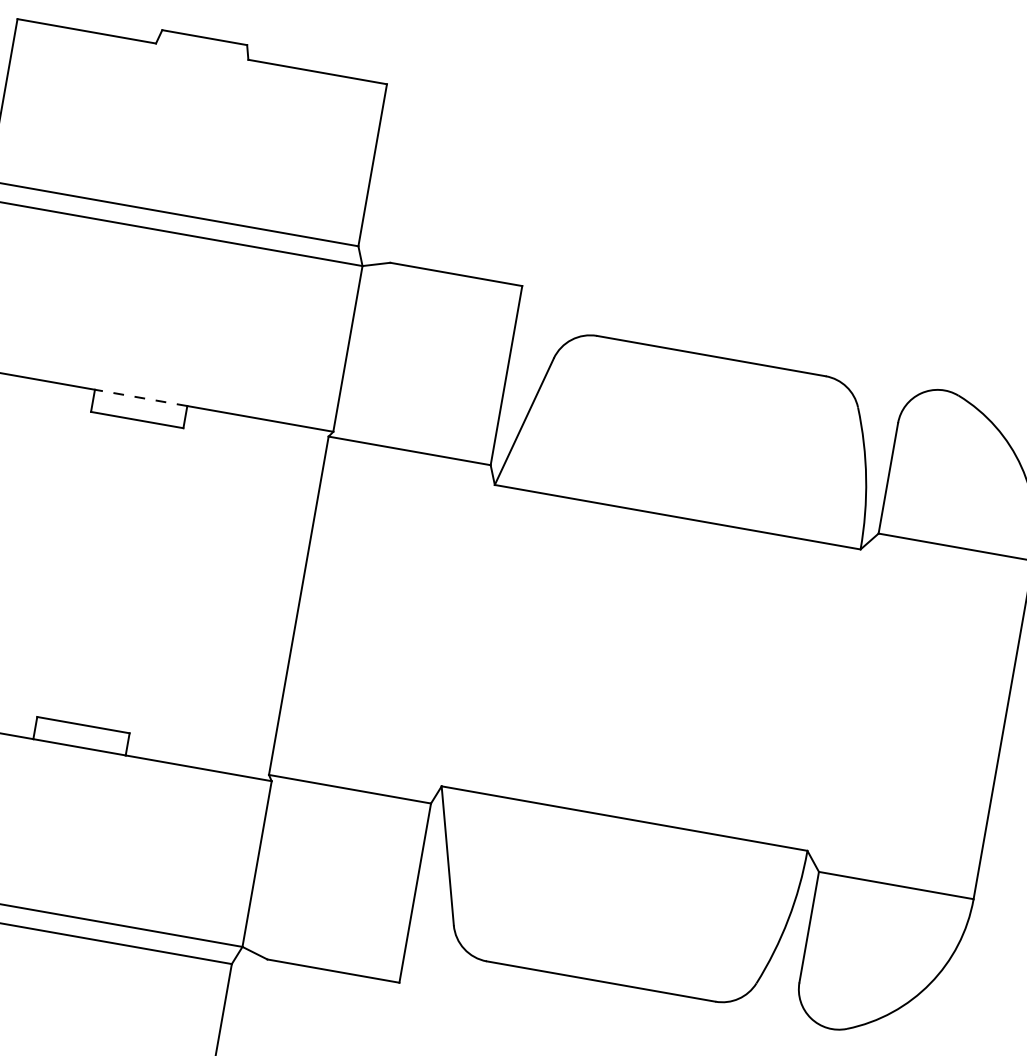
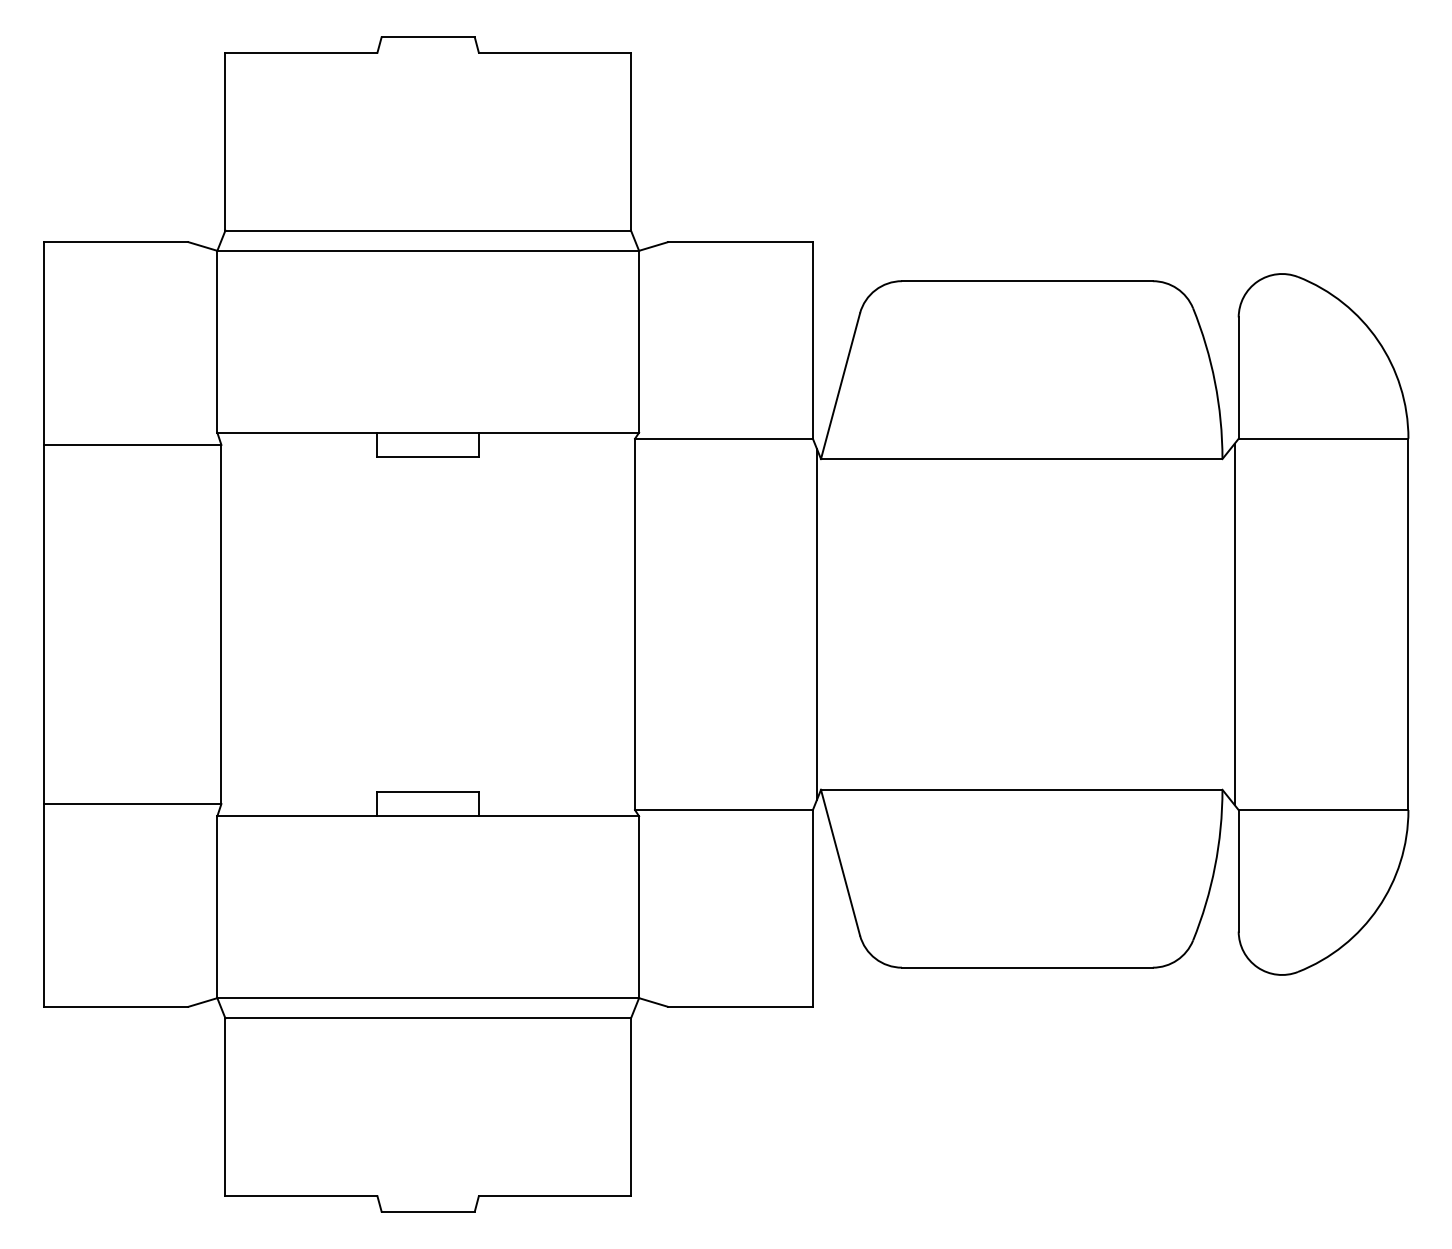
line: (141, 397) -> (428, 432), dashed -> solid
line: (464, 634) -> (816, 624), added
line: (844, 702) -> (1234, 624), added

